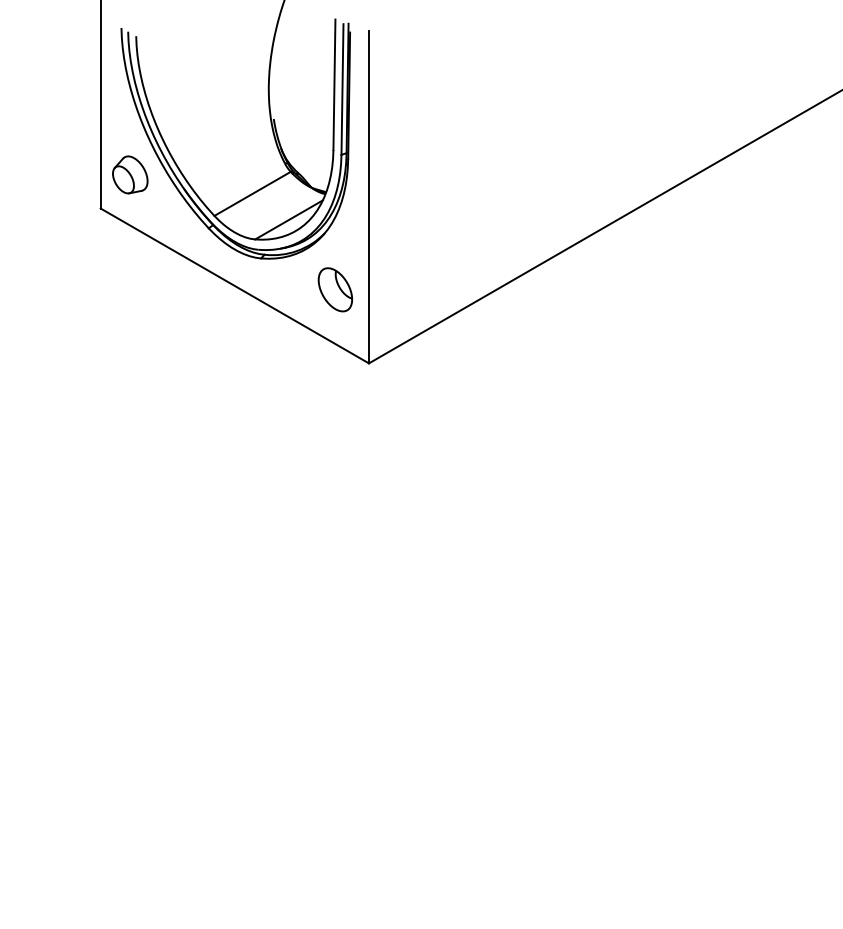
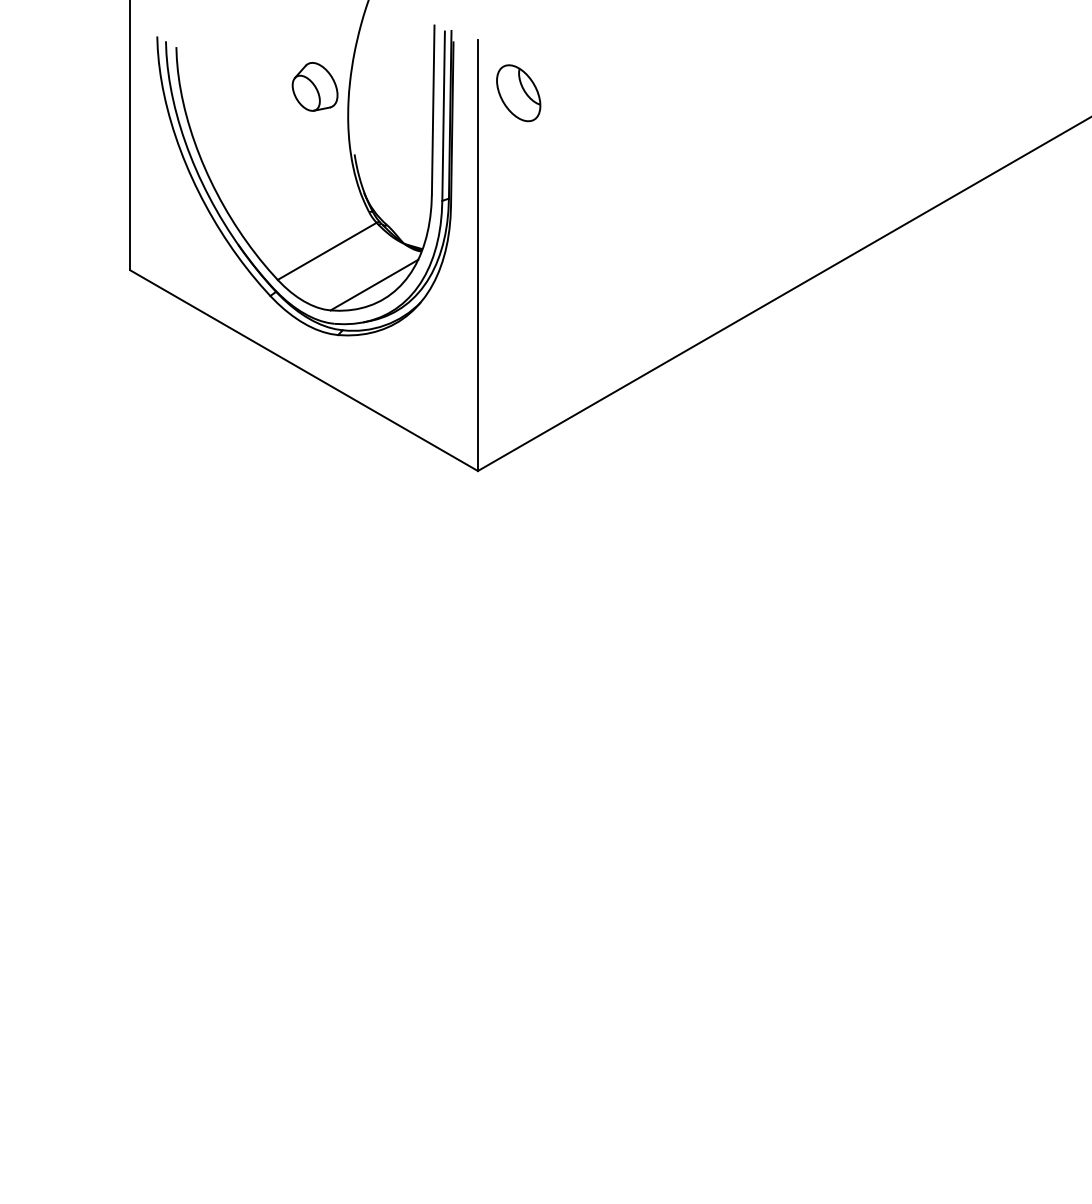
part: (130, 174) -> (315, 86), moved
part: (335, 289) -> (518, 92), moved

